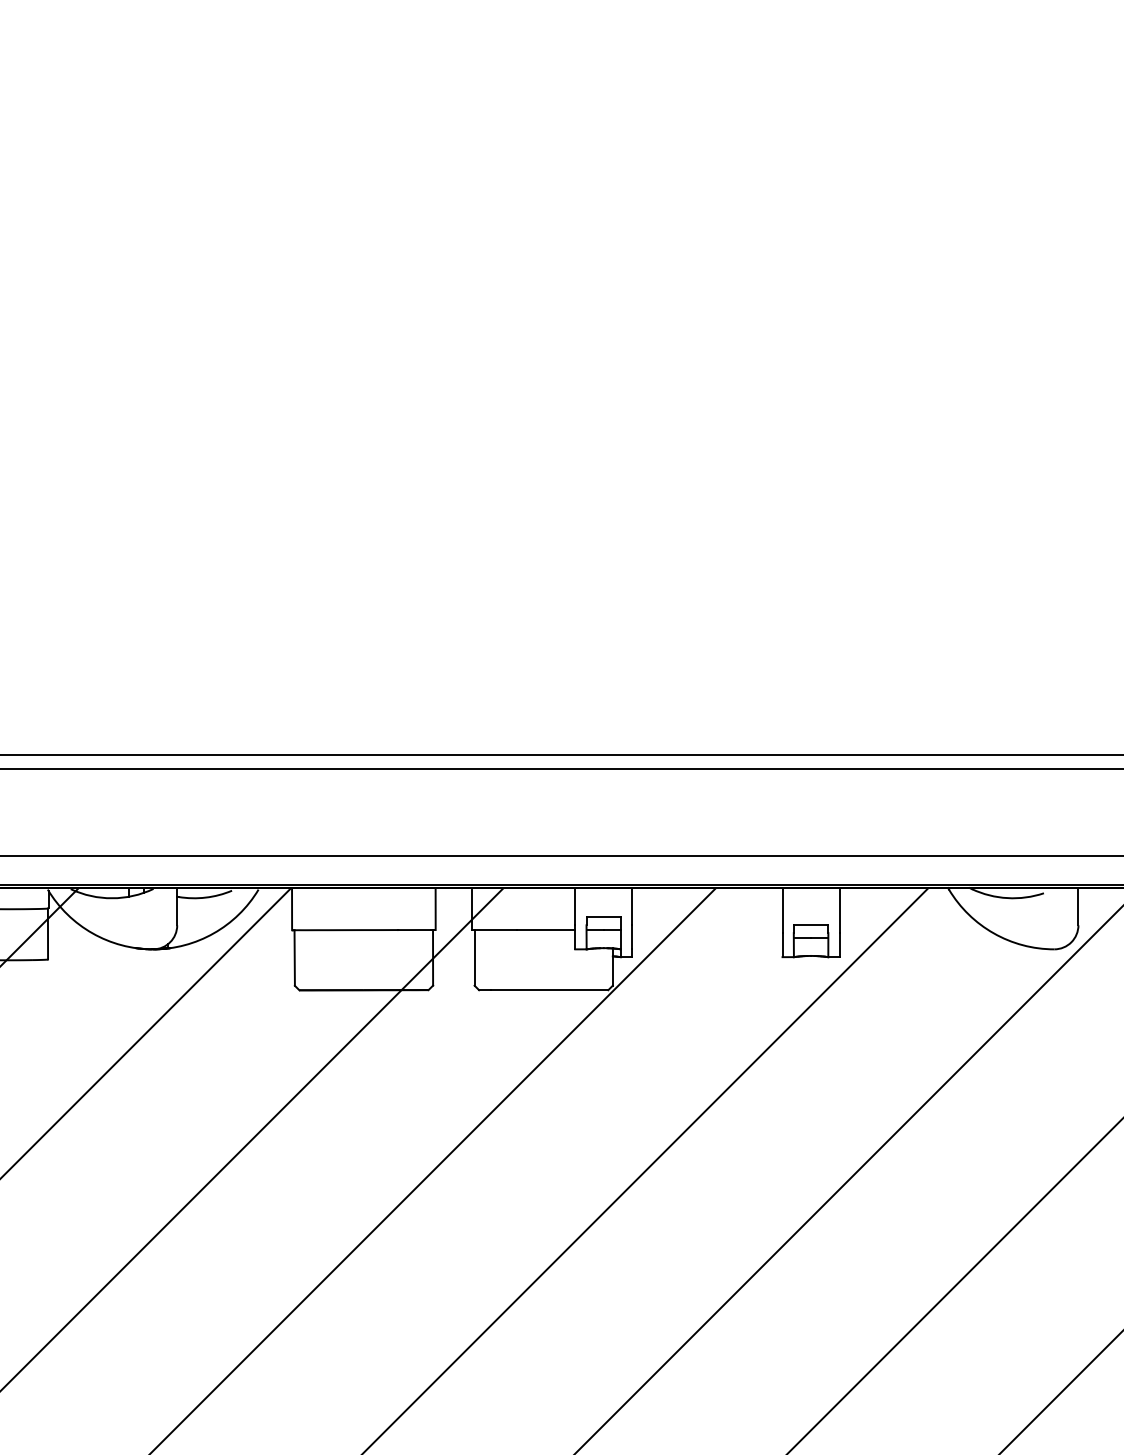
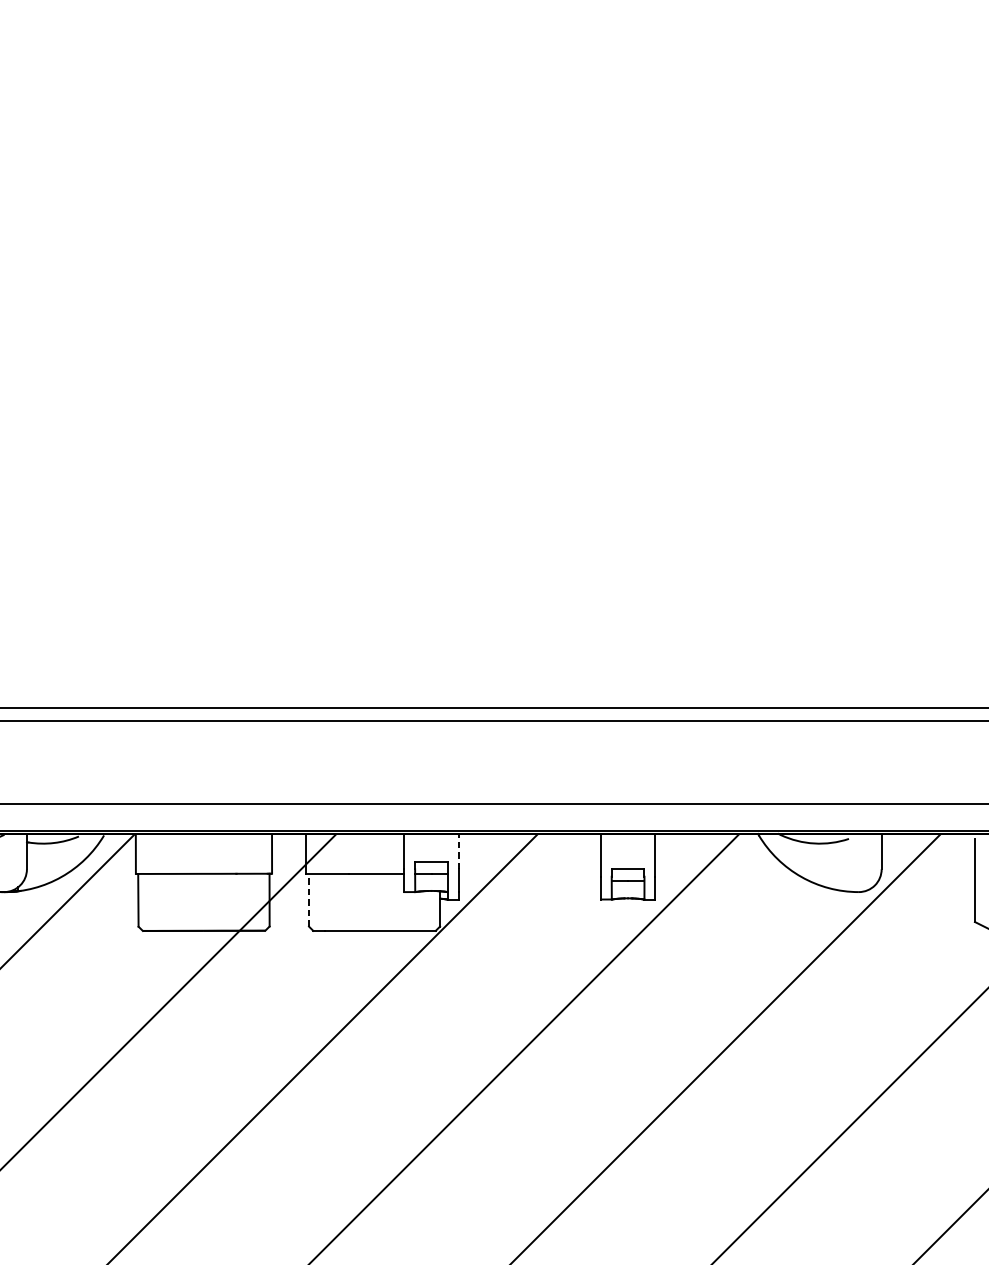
line: (632, 906) -> (458, 851), solid -> dashed
line: (474, 957) -> (308, 899), solid -> dashed

